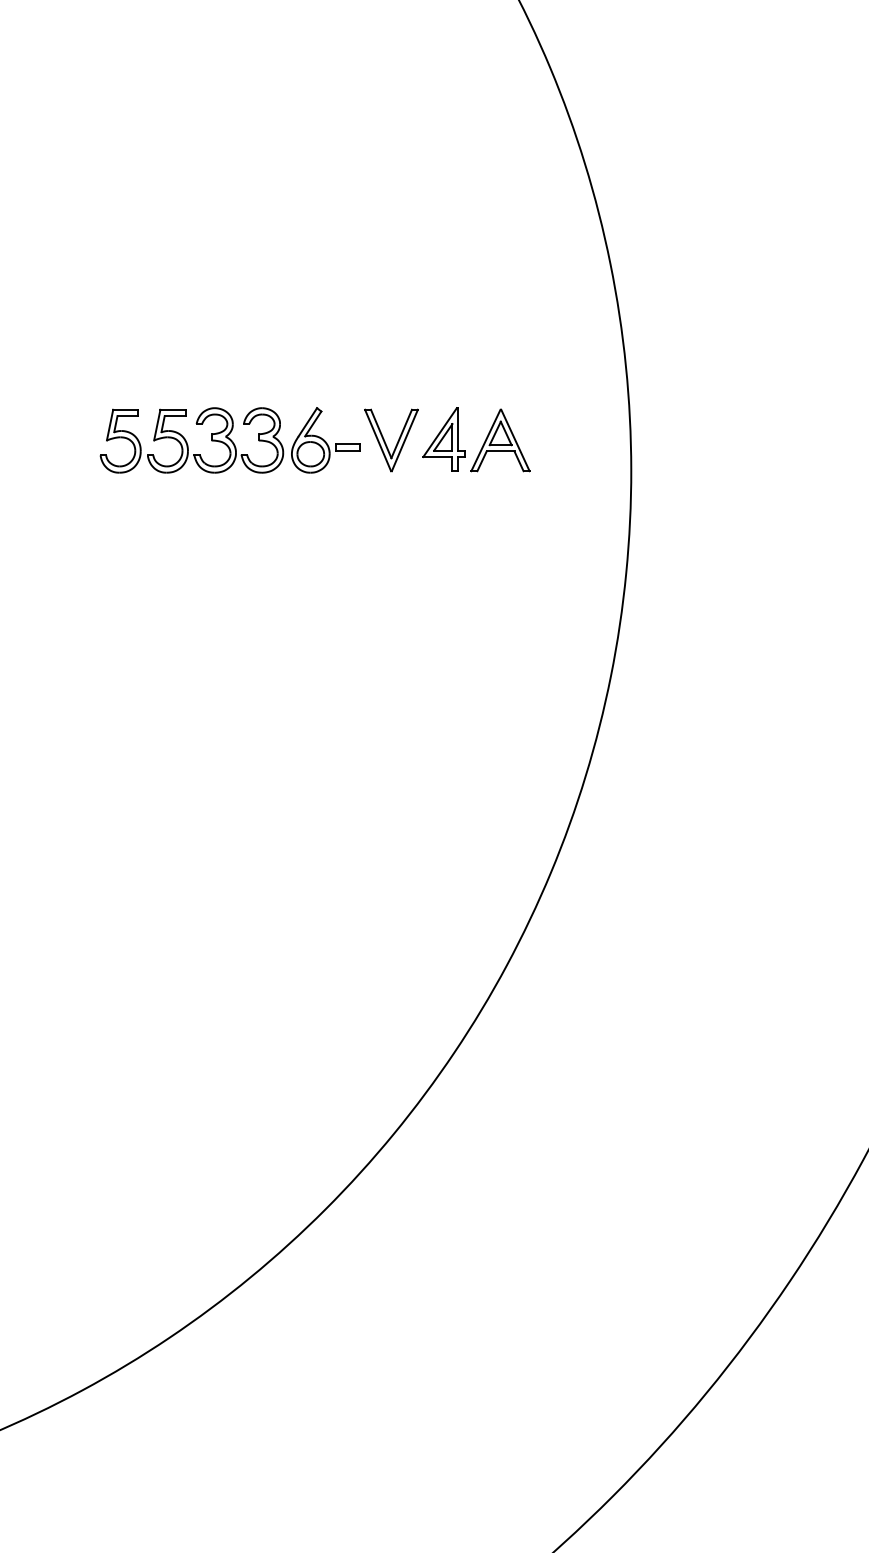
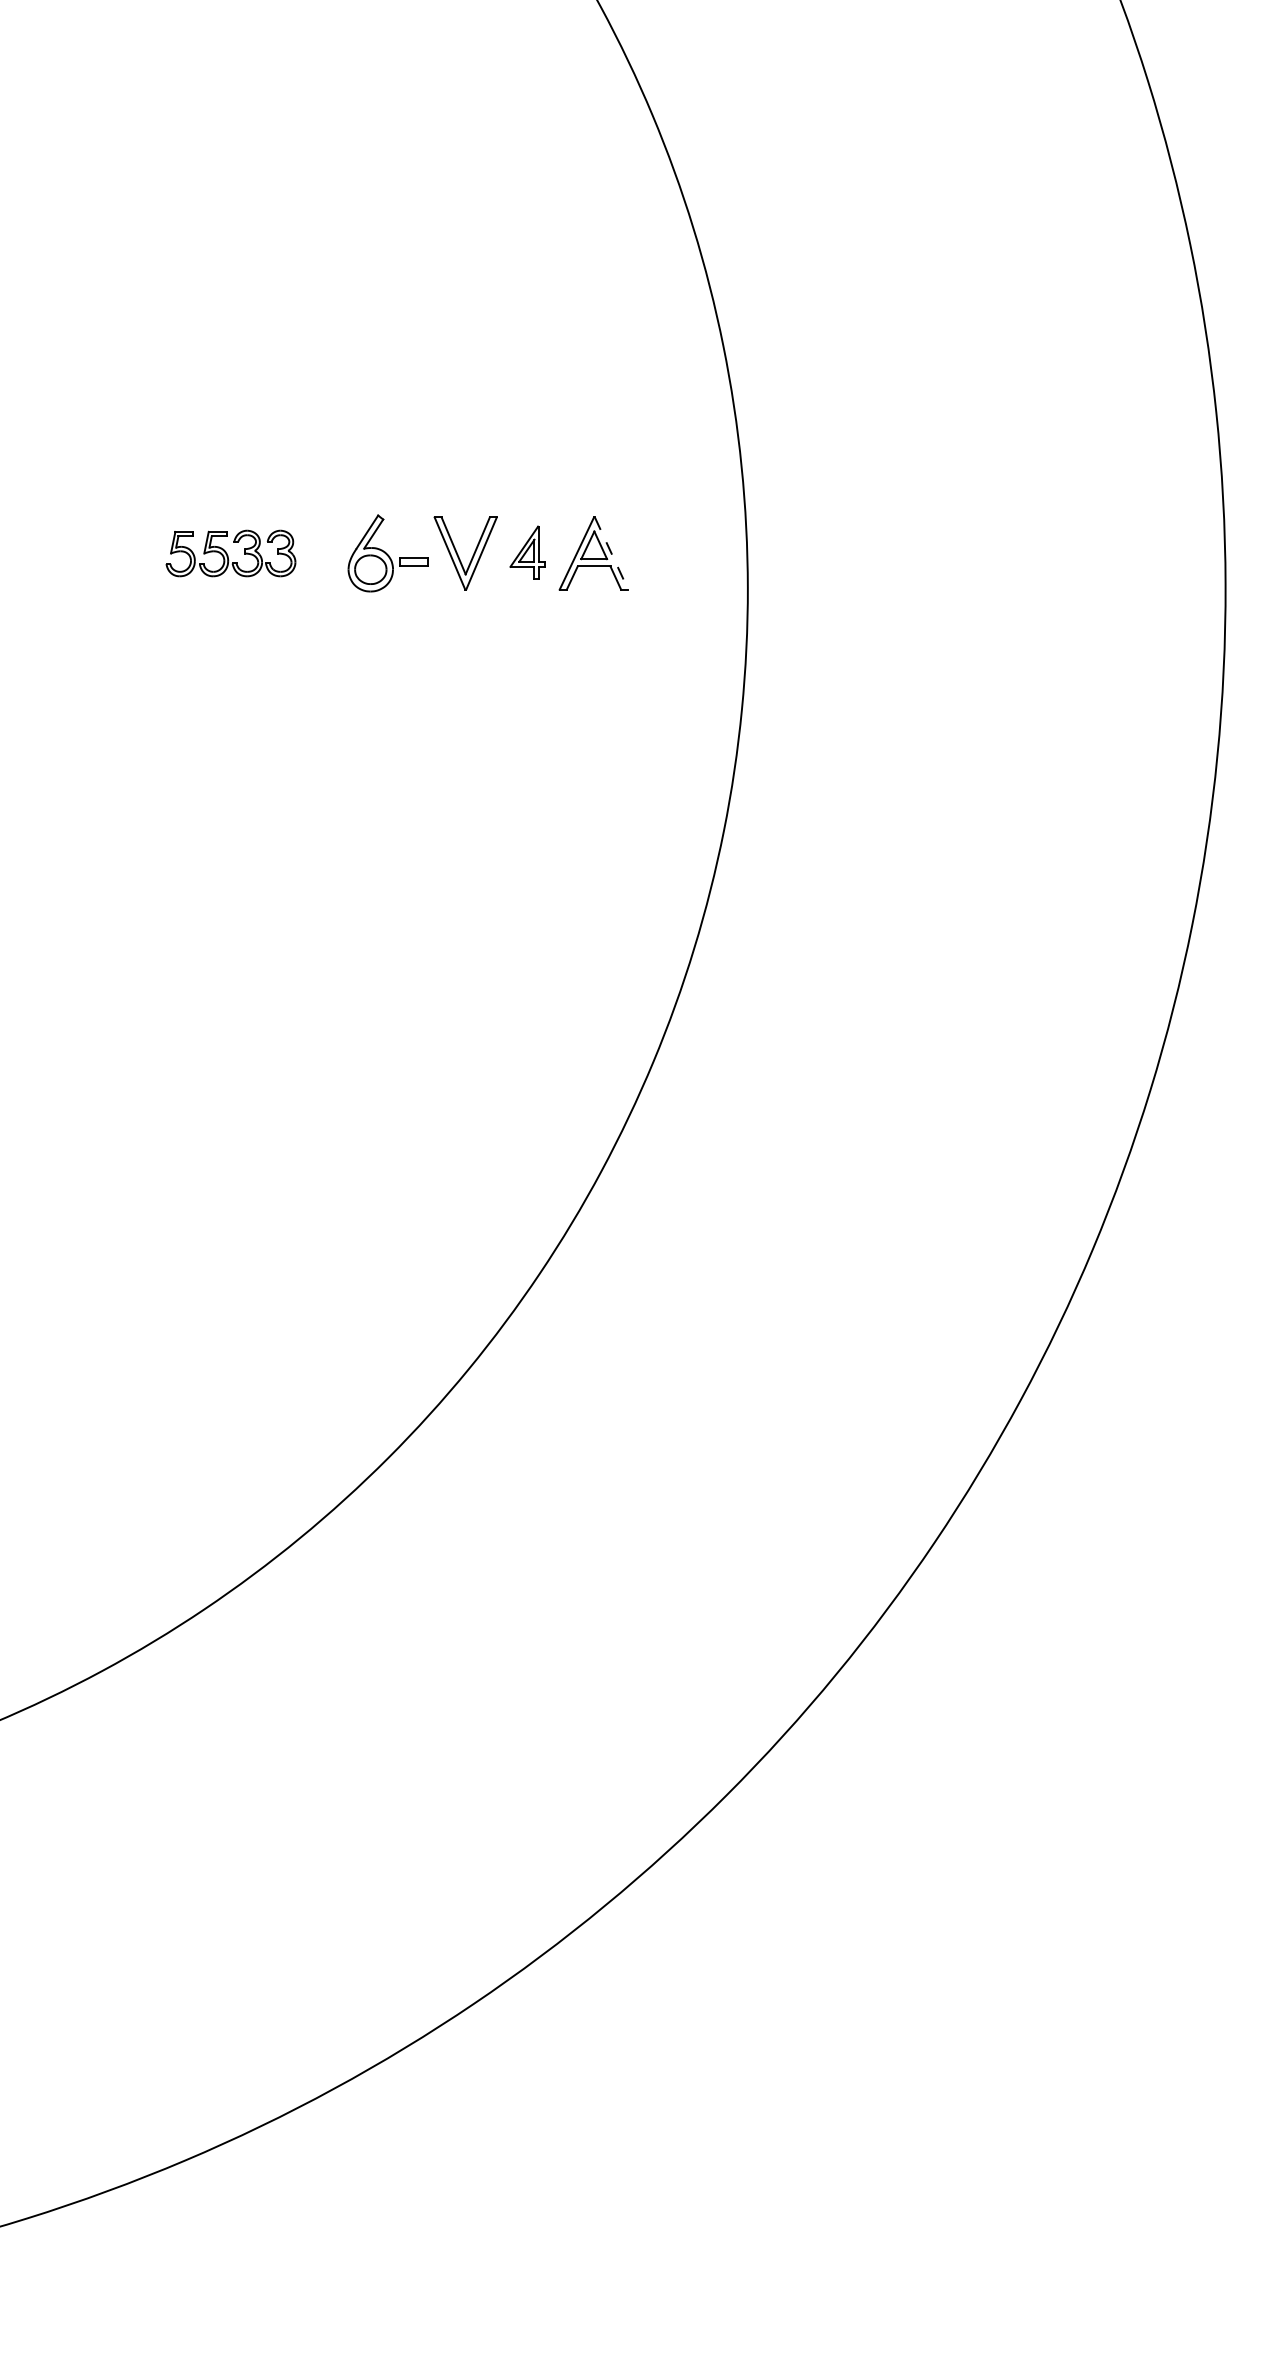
part: (443, 439) -> (527, 552), size x0.7
part: (191, 440) -> (230, 553), size x0.6
line: (515, 440) -> (611, 553), solid -> dashed

